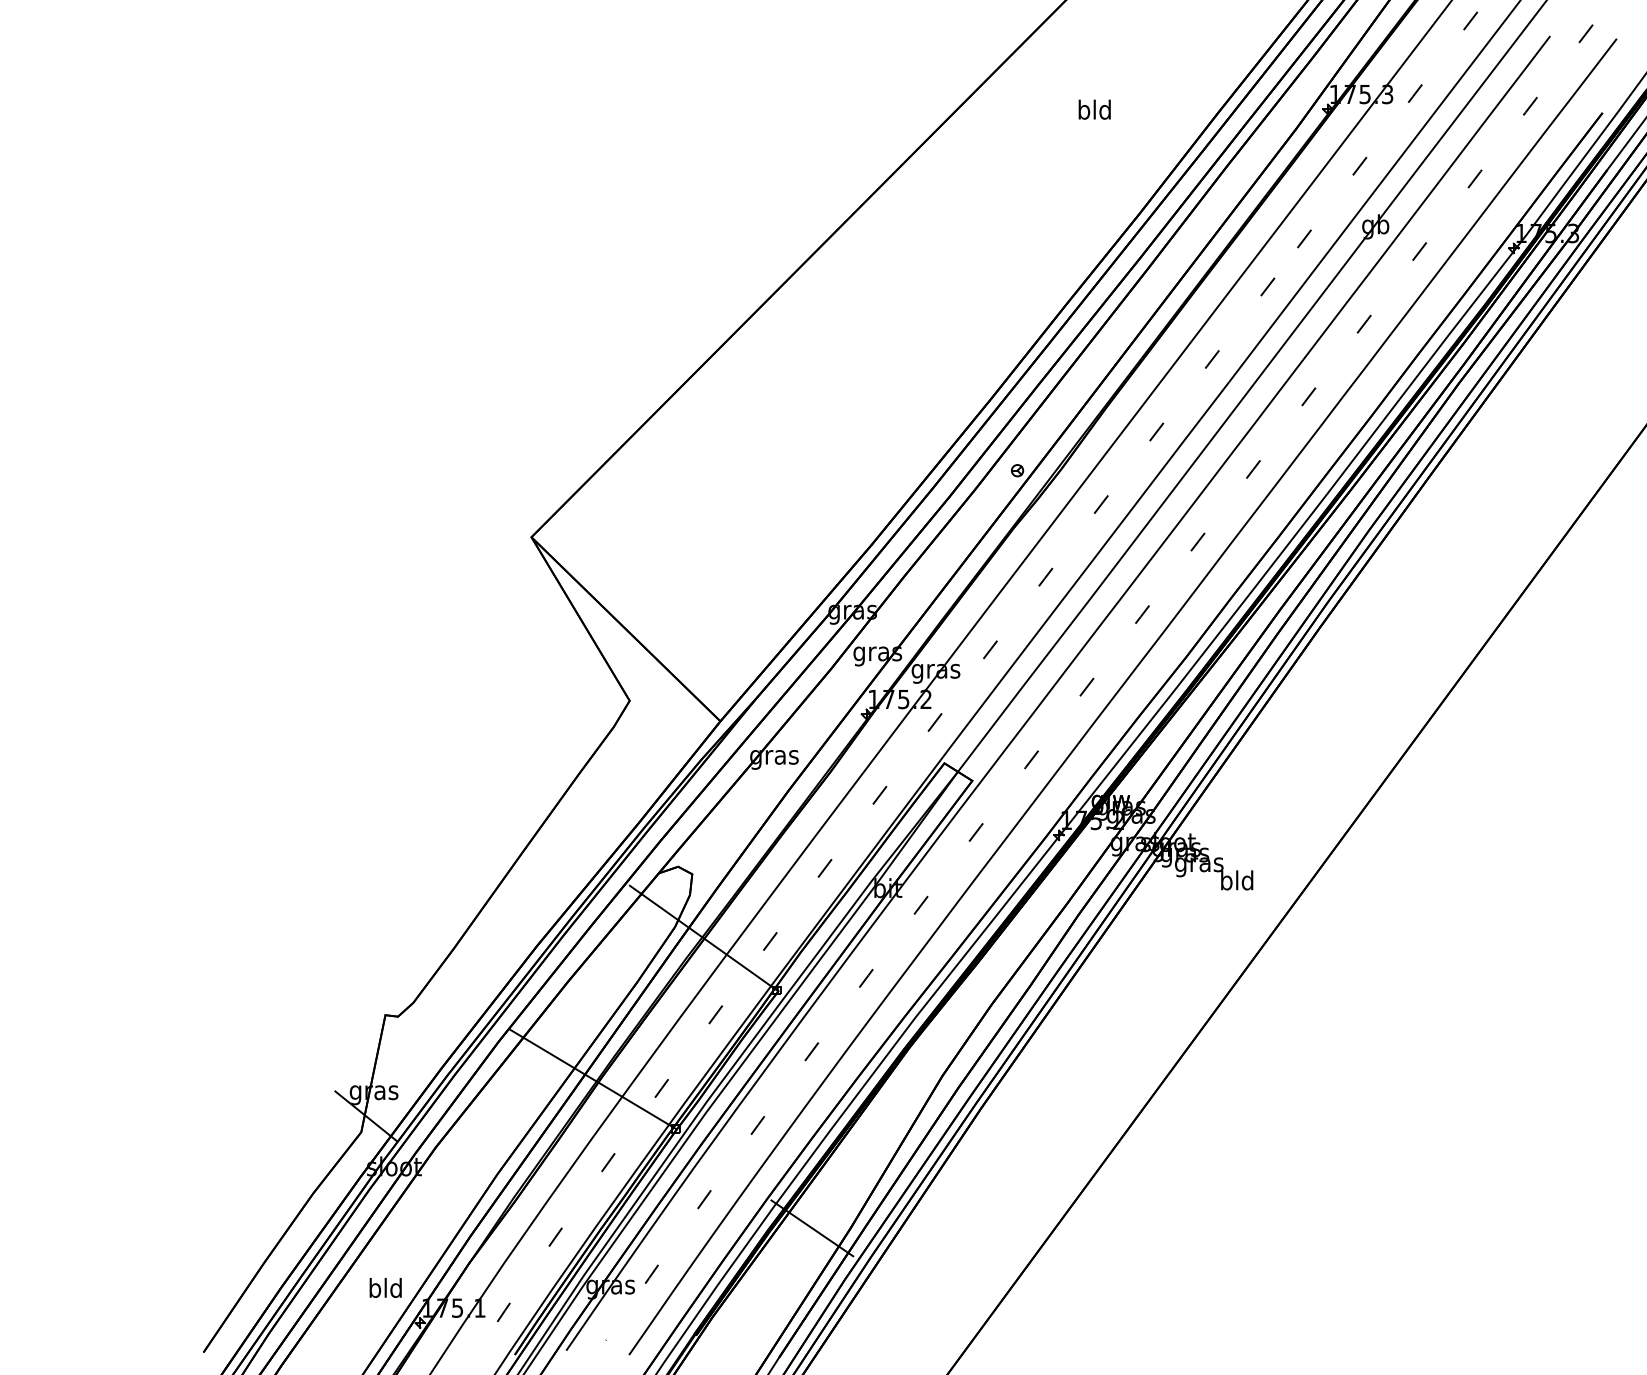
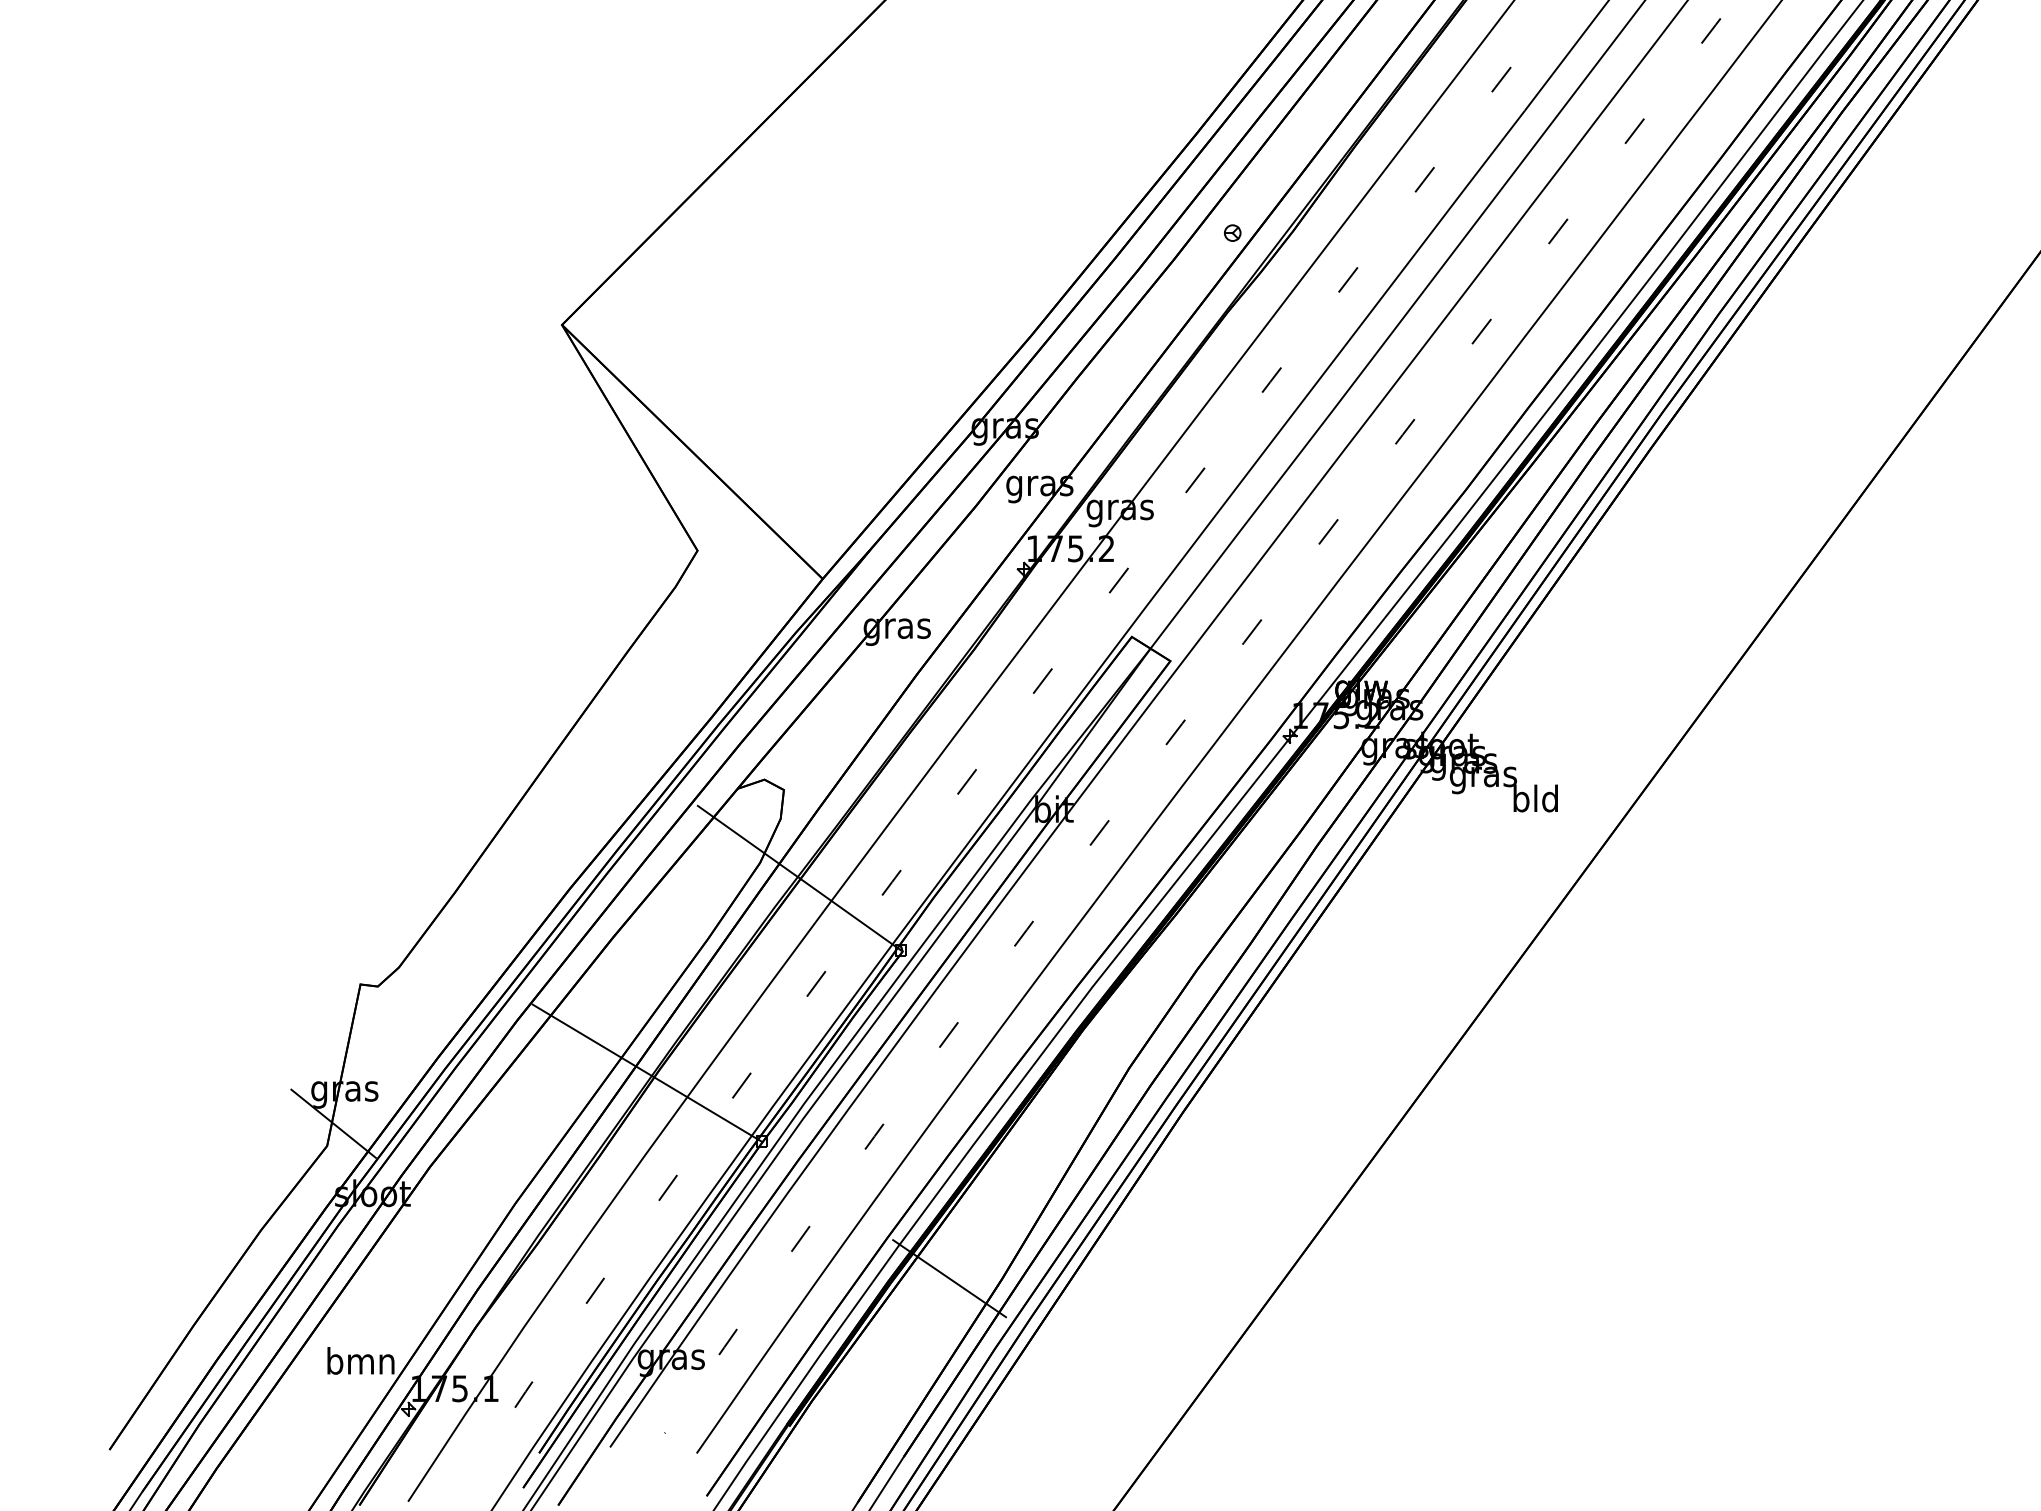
text: (385, 1287) -> (360, 1360), bld -> bmn

